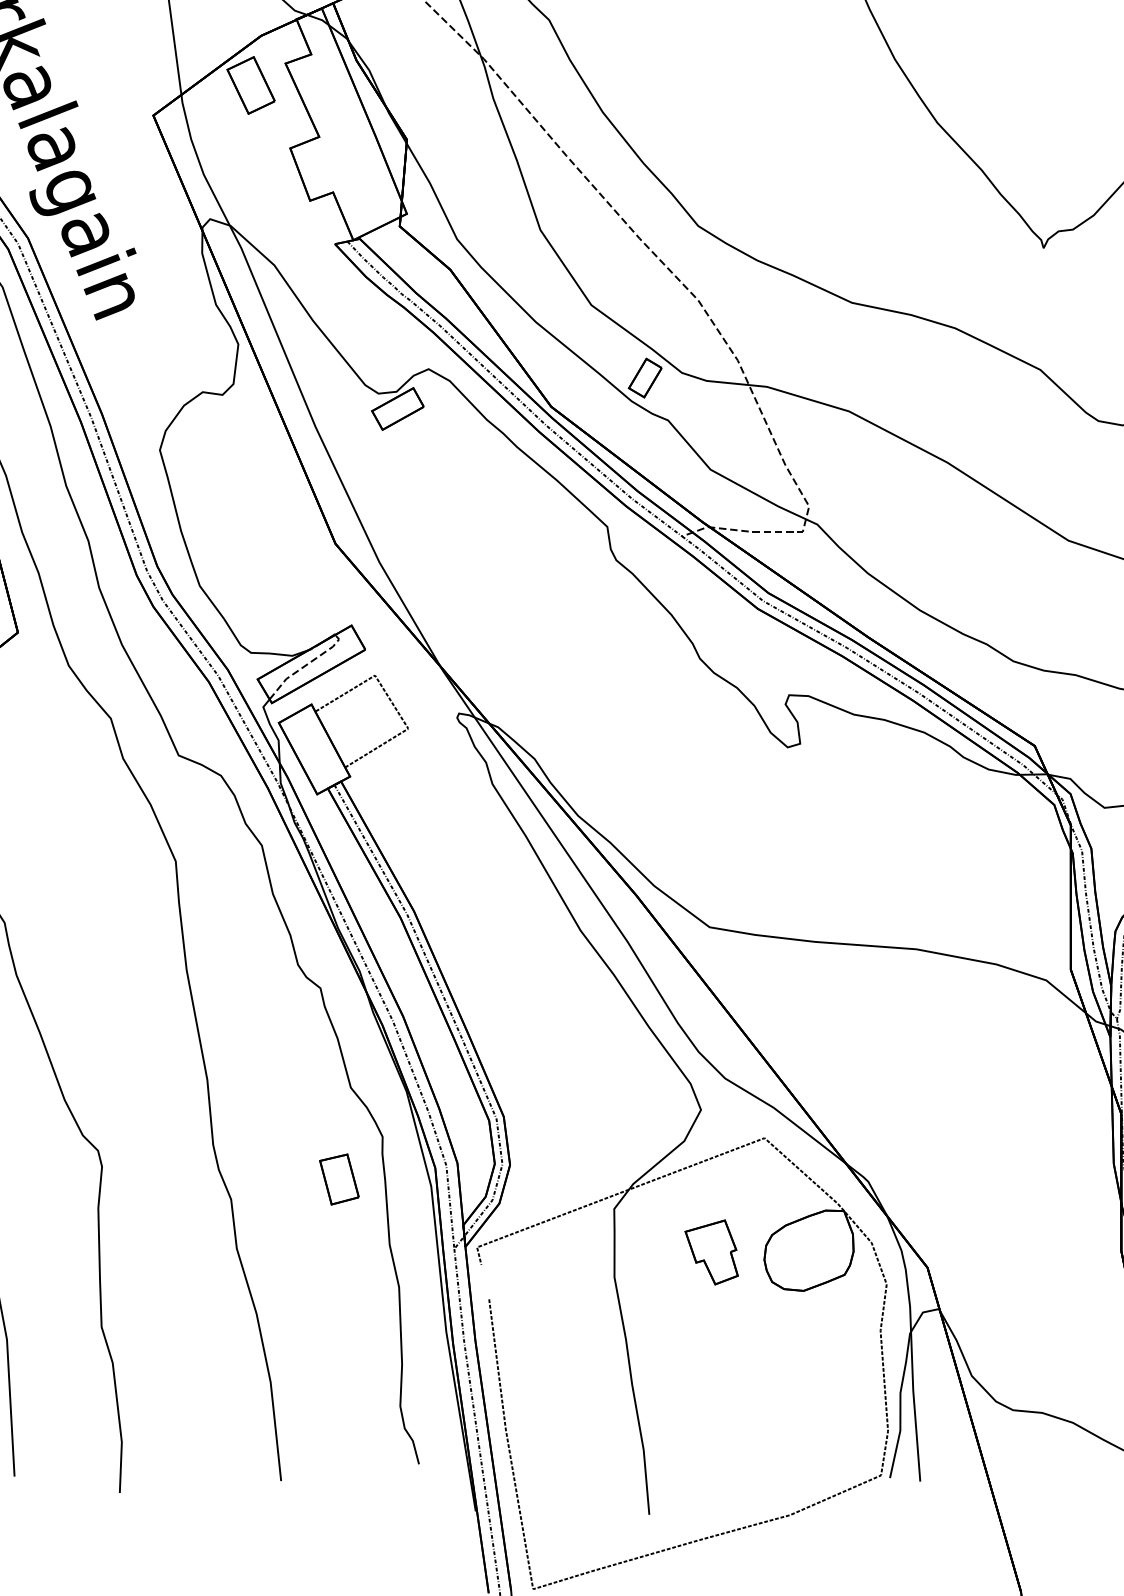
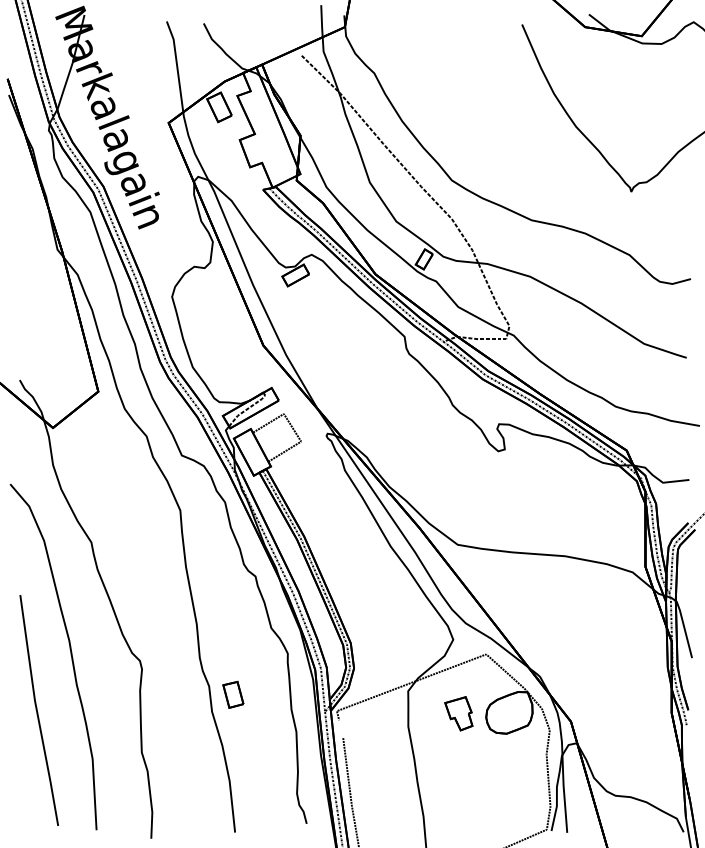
part: (339, 1178) -> (233, 694), moved

